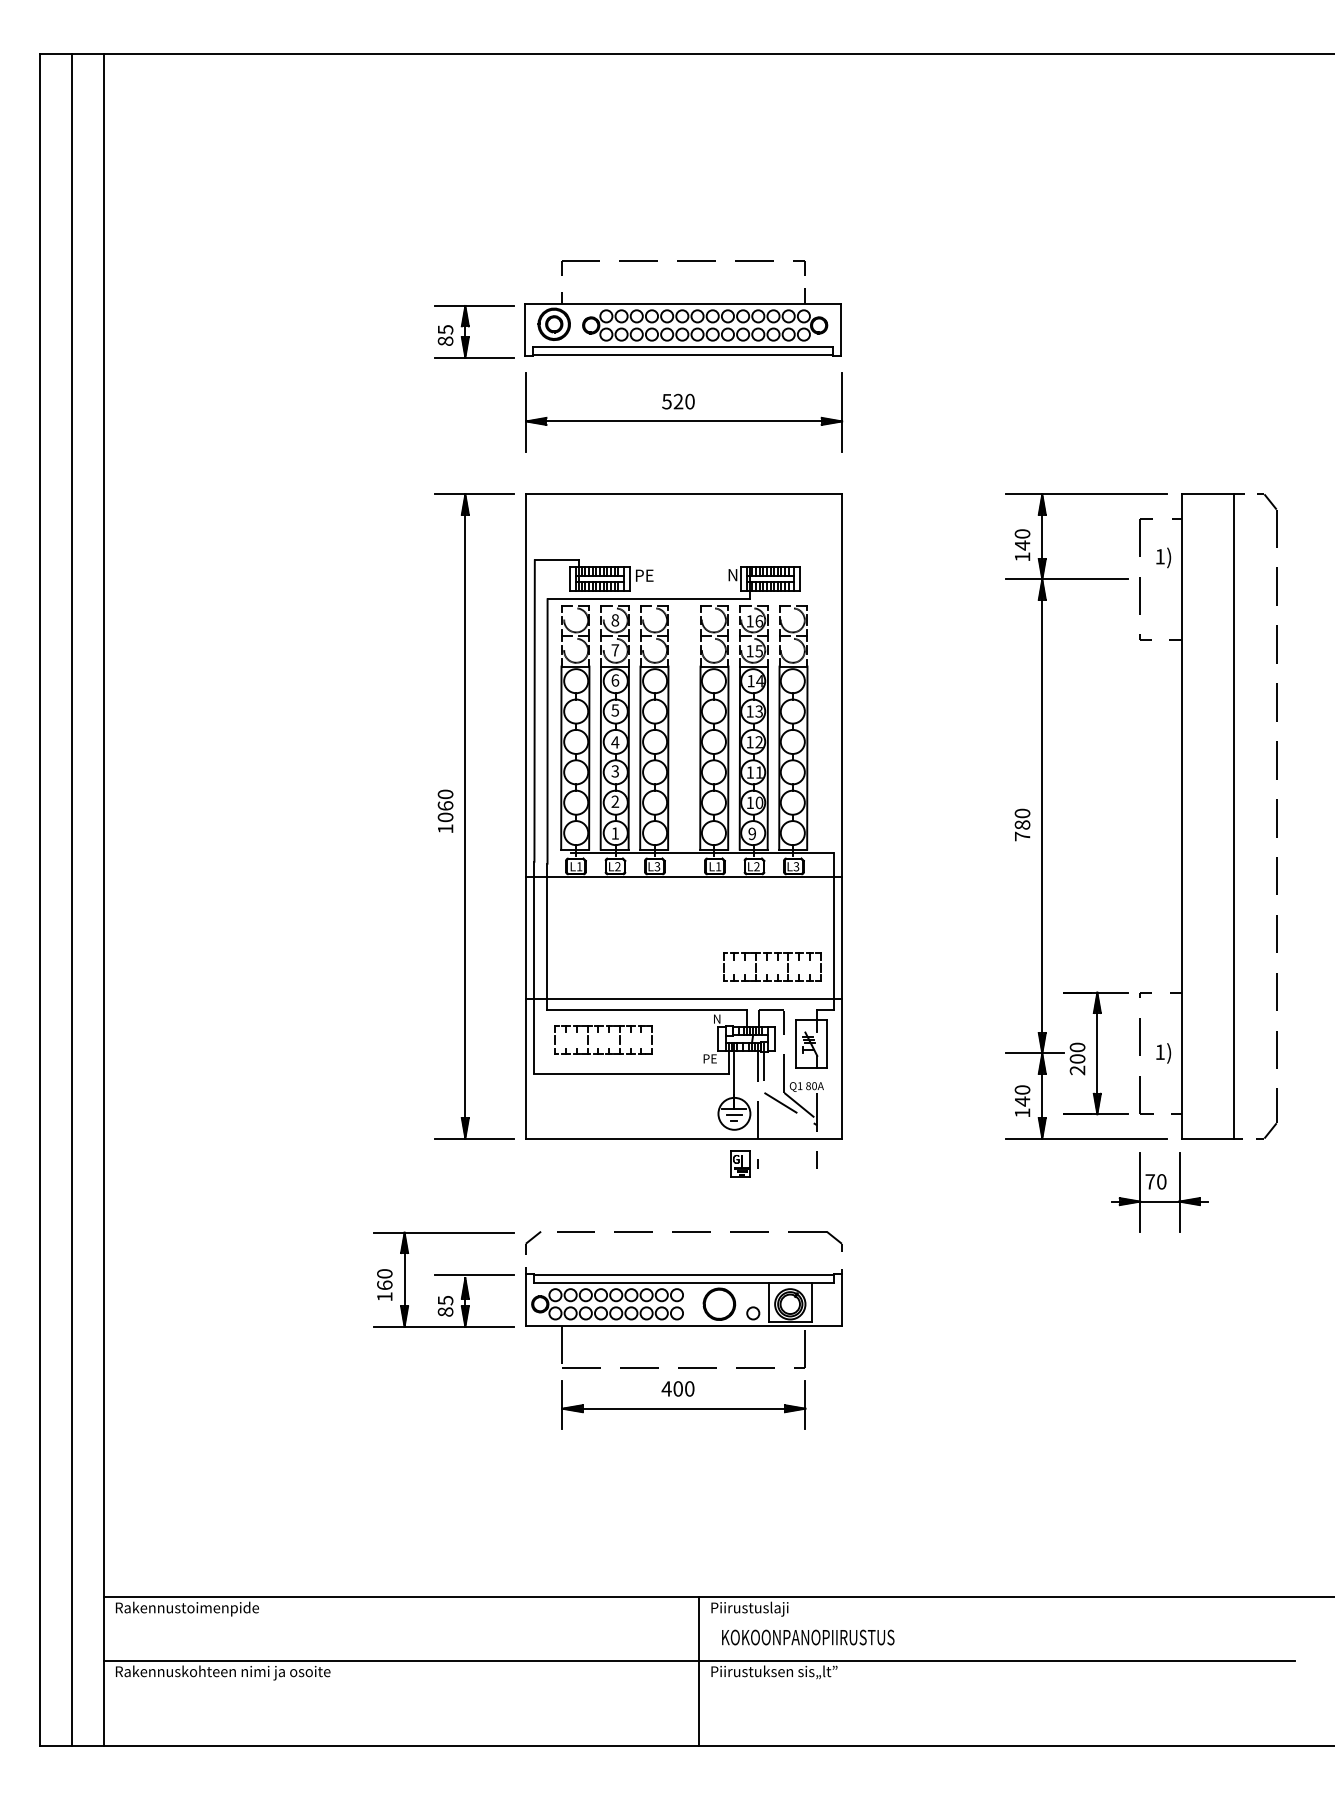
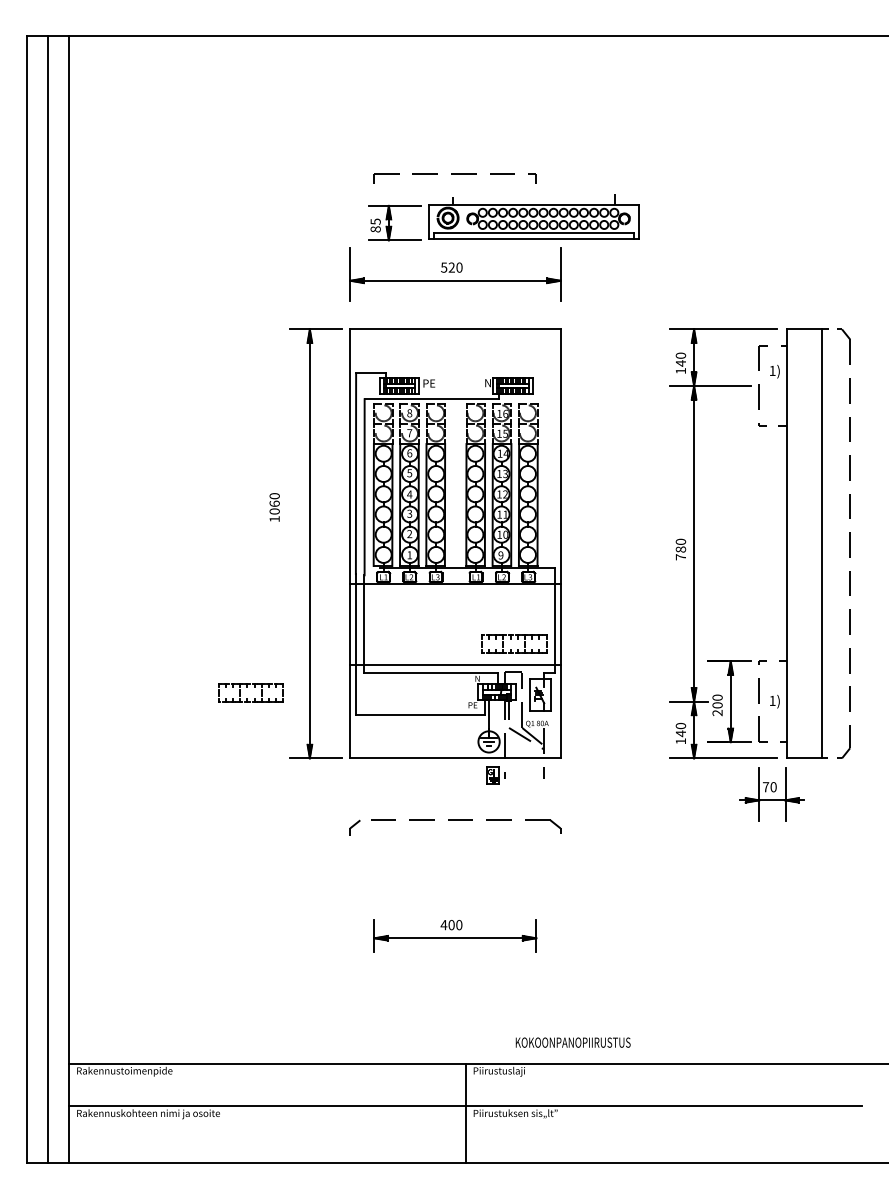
part: (637, 323) -> (503, 217), moved
text: (445, 811) -> (274, 507), moved
part: (602, 1039) -> (250, 692), moved
part: (607, 1299) -> (404, 865), removed
text: (807, 1637) -> (572, 1042), moved

